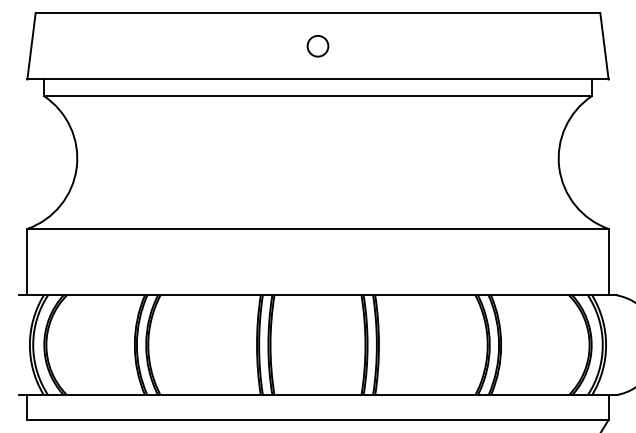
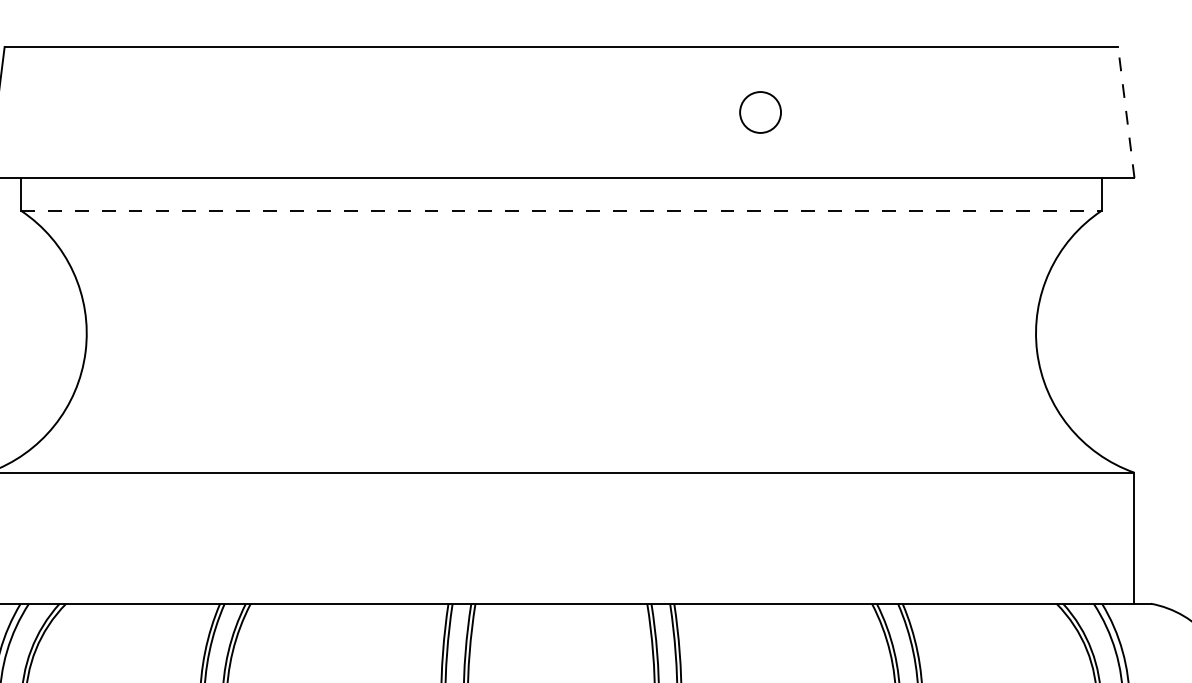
line: (604, 45) -> (1126, 110), solid -> dashed
circle: (317, 46) -> (759, 112), moved
line: (318, 96) -> (562, 211), solid -> dashed

